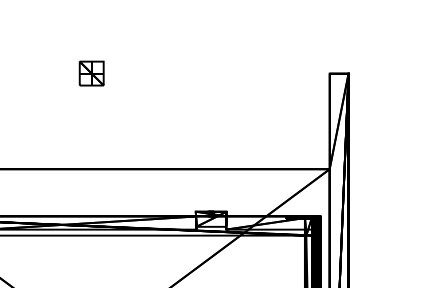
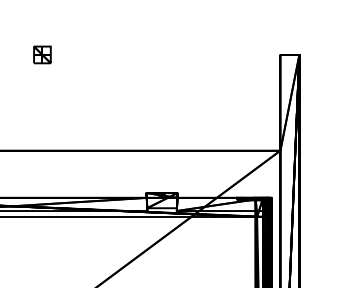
part: (91, 73) -> (42, 54), size x0.7

